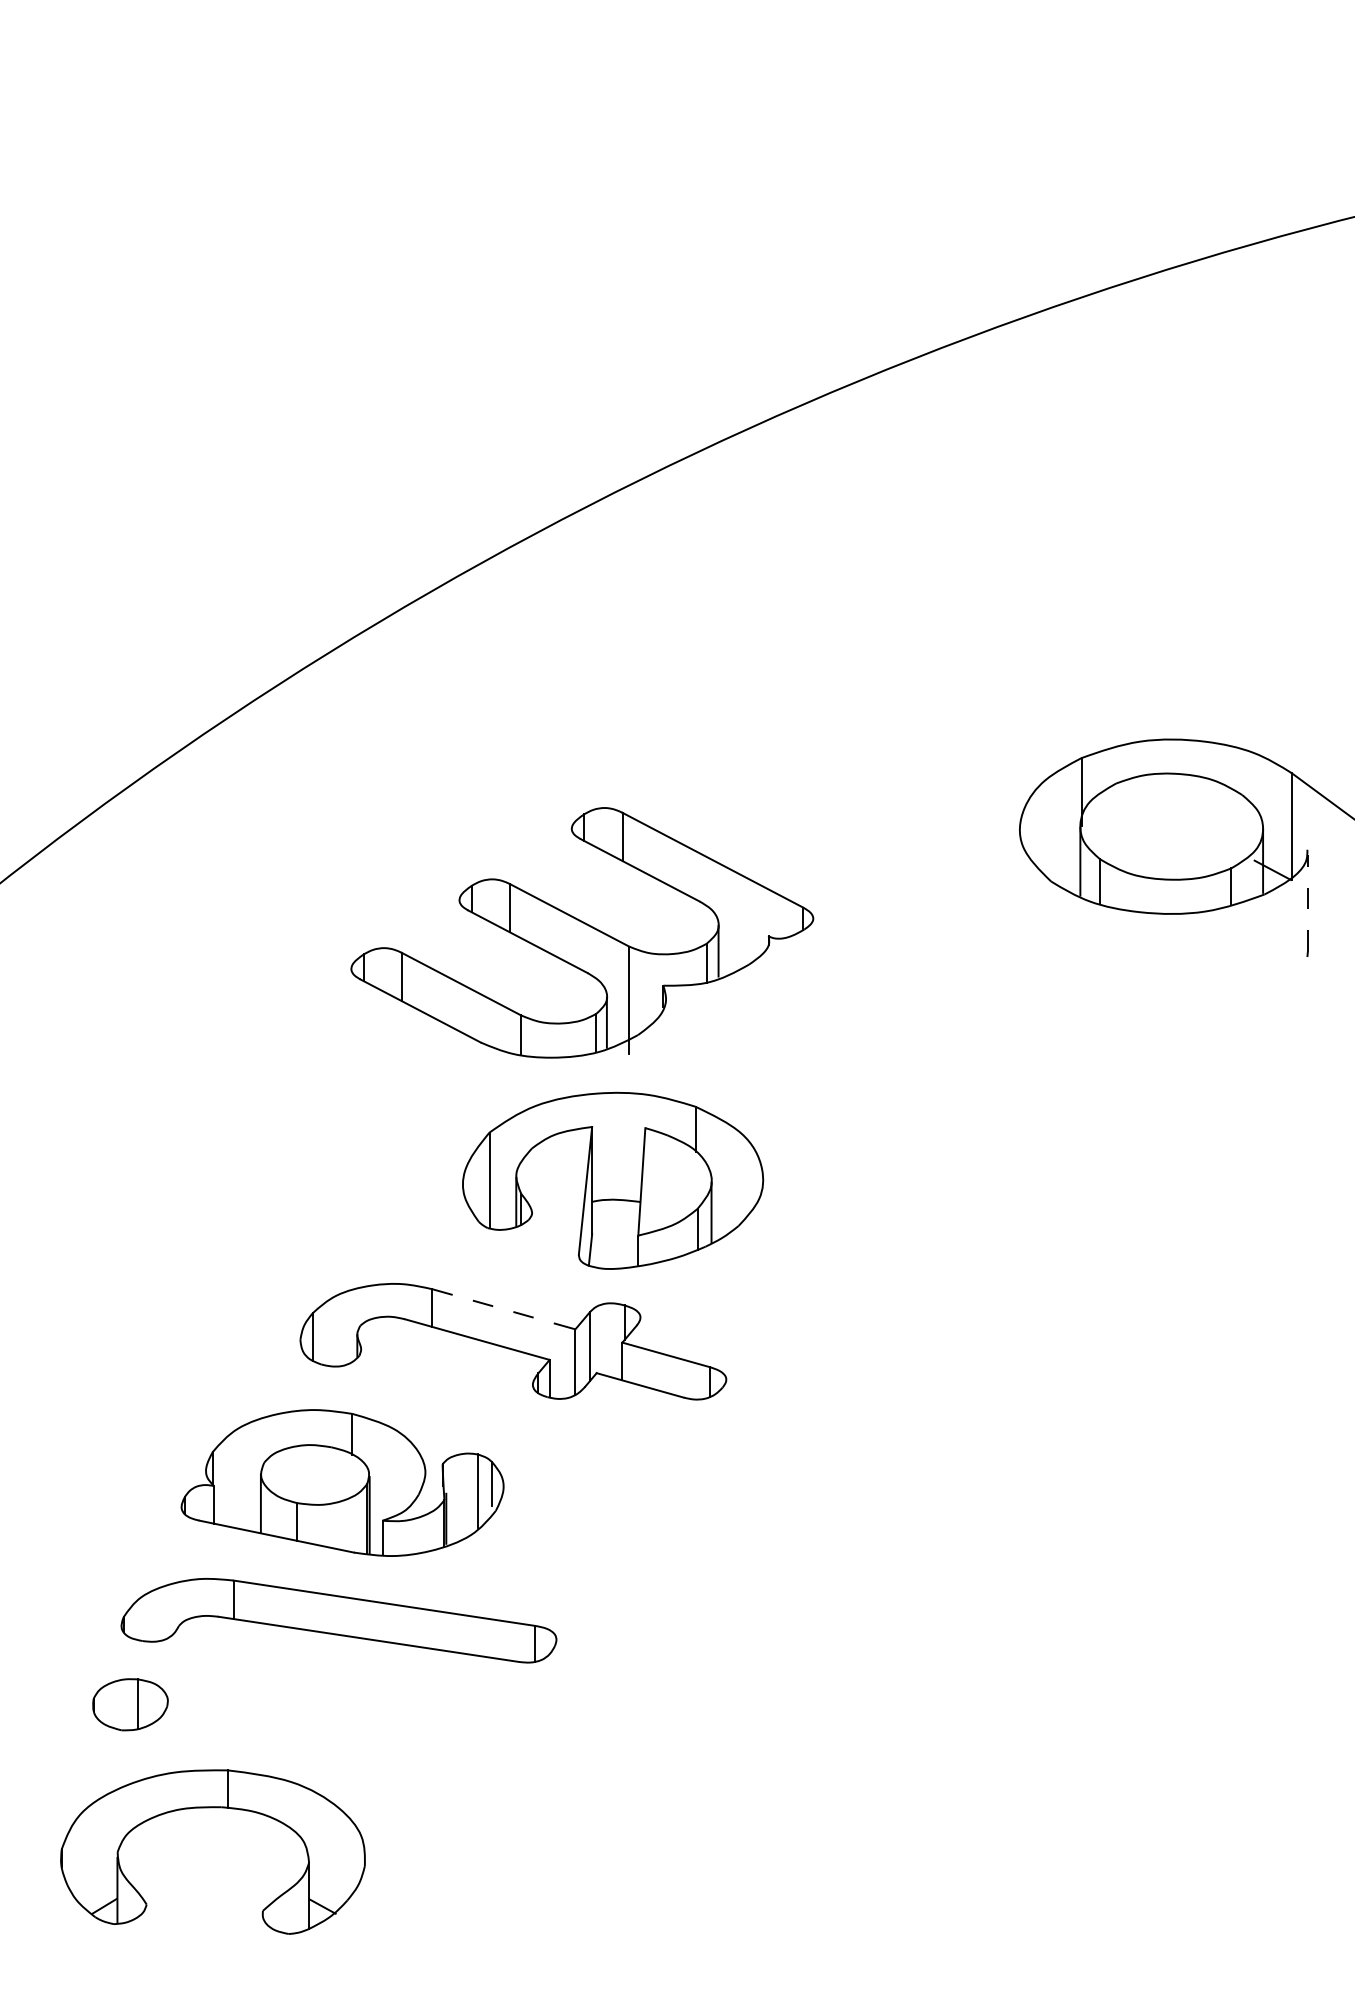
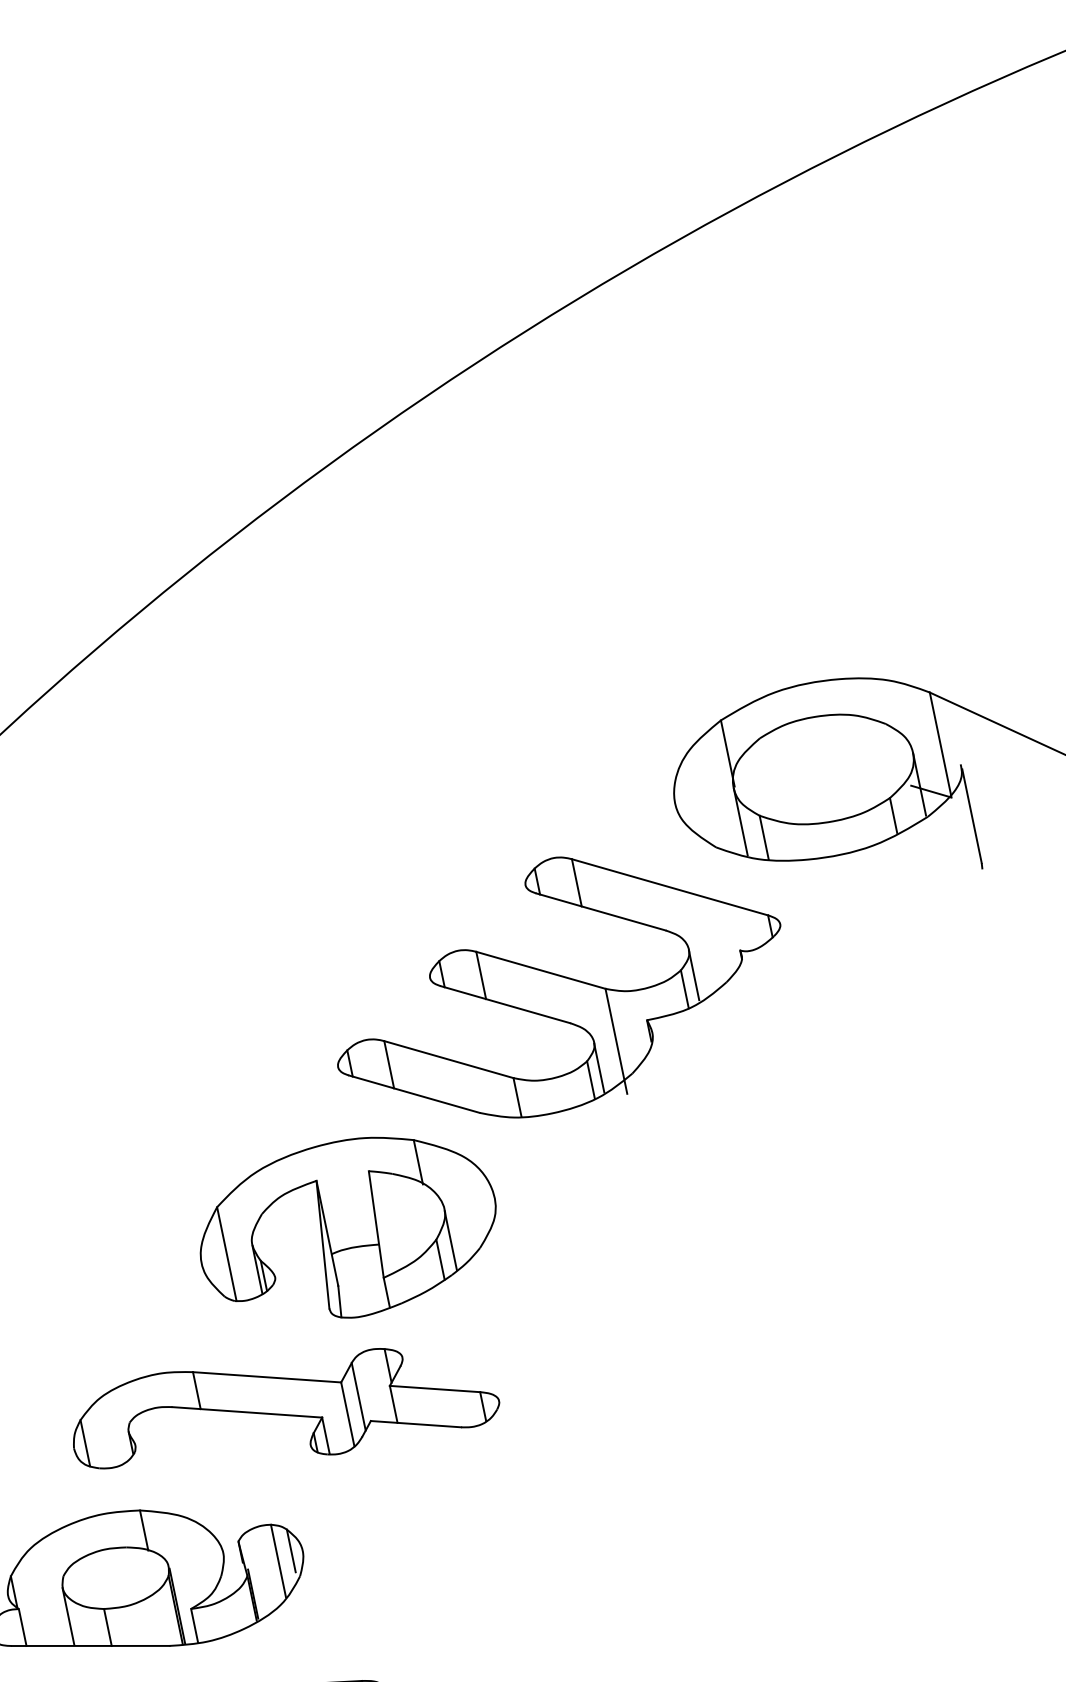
line: (1307, 902) -> (971, 815), dashed -> solid
part: (582, 932) -> (557, 984), moved
line: (504, 1309) -> (267, 1377), dashed -> solid

